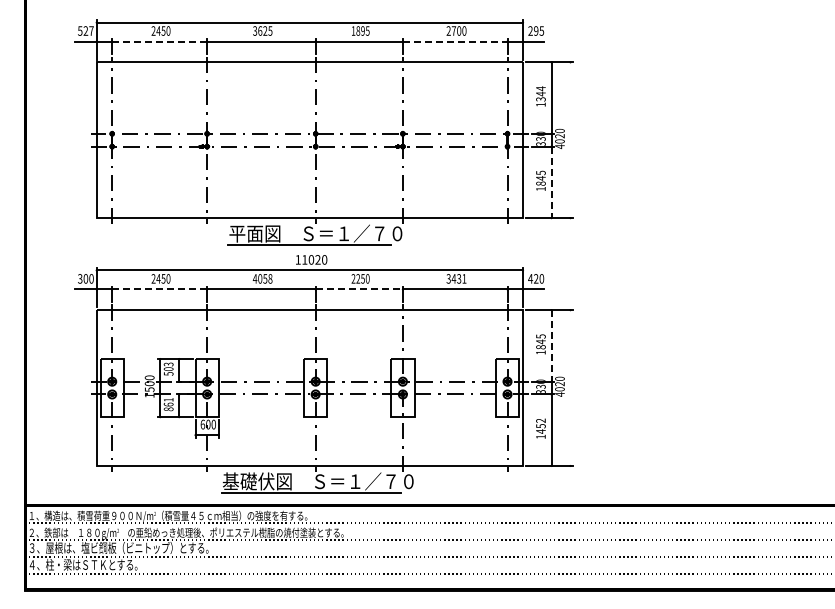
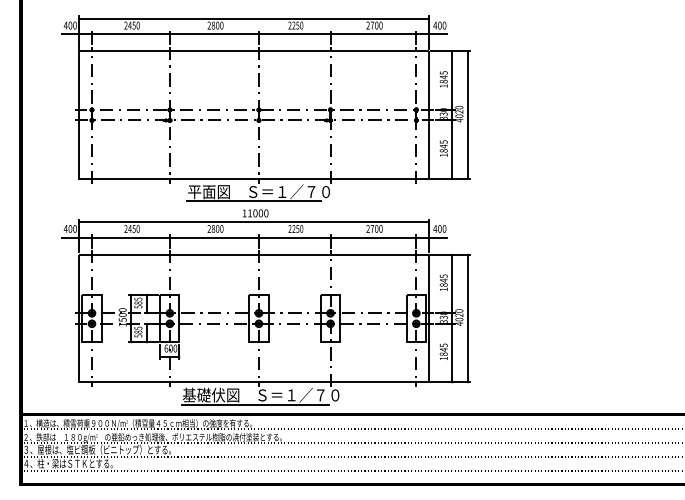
text: (85, 30) -> (70, 25), 527 -> 400
text: (262, 30) -> (215, 25), 3625 -> 2800
text: (360, 30) -> (295, 25), 1895 -> 2250
text: (536, 30) -> (440, 25), 295 -> 400
line: (160, 41) -> (131, 34), dashed -> solid
line: (455, 41) -> (373, 34), dashed -> solid
text: (540, 93) -> (443, 76), 1344 -> 1845
line: (570, 140) -> (468, 115), added
line: (551, 182) -> (452, 149), dashed -> solid
text: (317, 259) -> (260, 213), 11020 -> 11000
text: (79, 278) -> (65, 228), 300 -> 400
text: (262, 278) -> (215, 228), 4058 -> 2800
text: (456, 278) -> (374, 228), 3431 -> 2700
text: (536, 278) -> (440, 228), 420 -> 400
line: (160, 289) -> (131, 237), dashed -> solid
line: (359, 289) -> (294, 237), dashed -> solid
line: (551, 345) -> (452, 283), dashed -> solid
text: (168, 366) -> (138, 300), 503 -> 585
line: (570, 387) -> (468, 318), added
text: (168, 404) -> (138, 332), 861 -> 585
text: (540, 425) -> (443, 349), 1452 -> 1845

